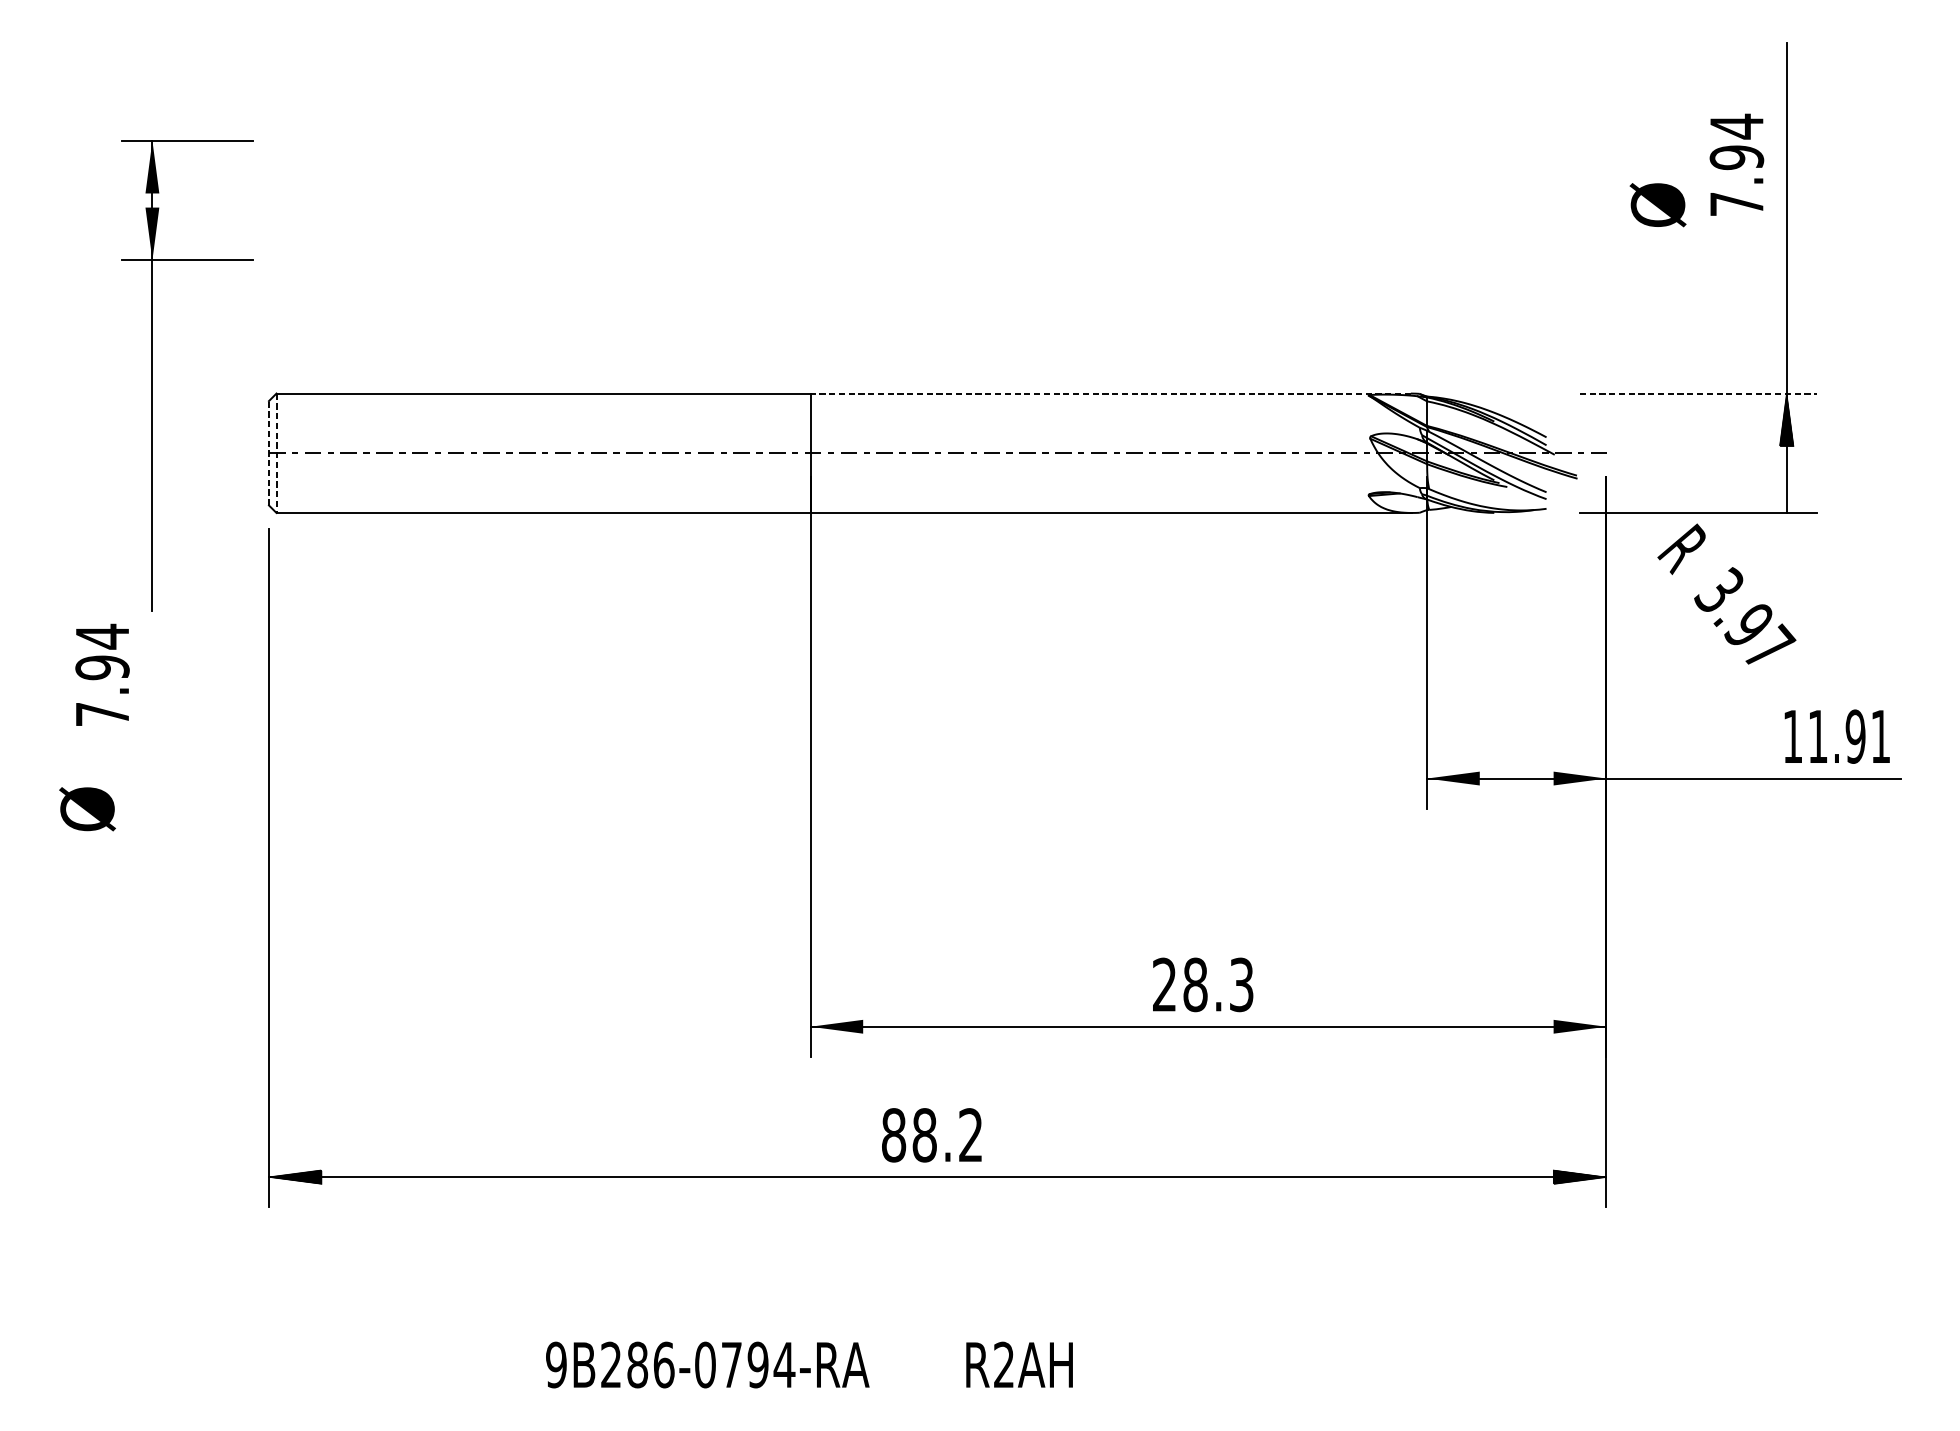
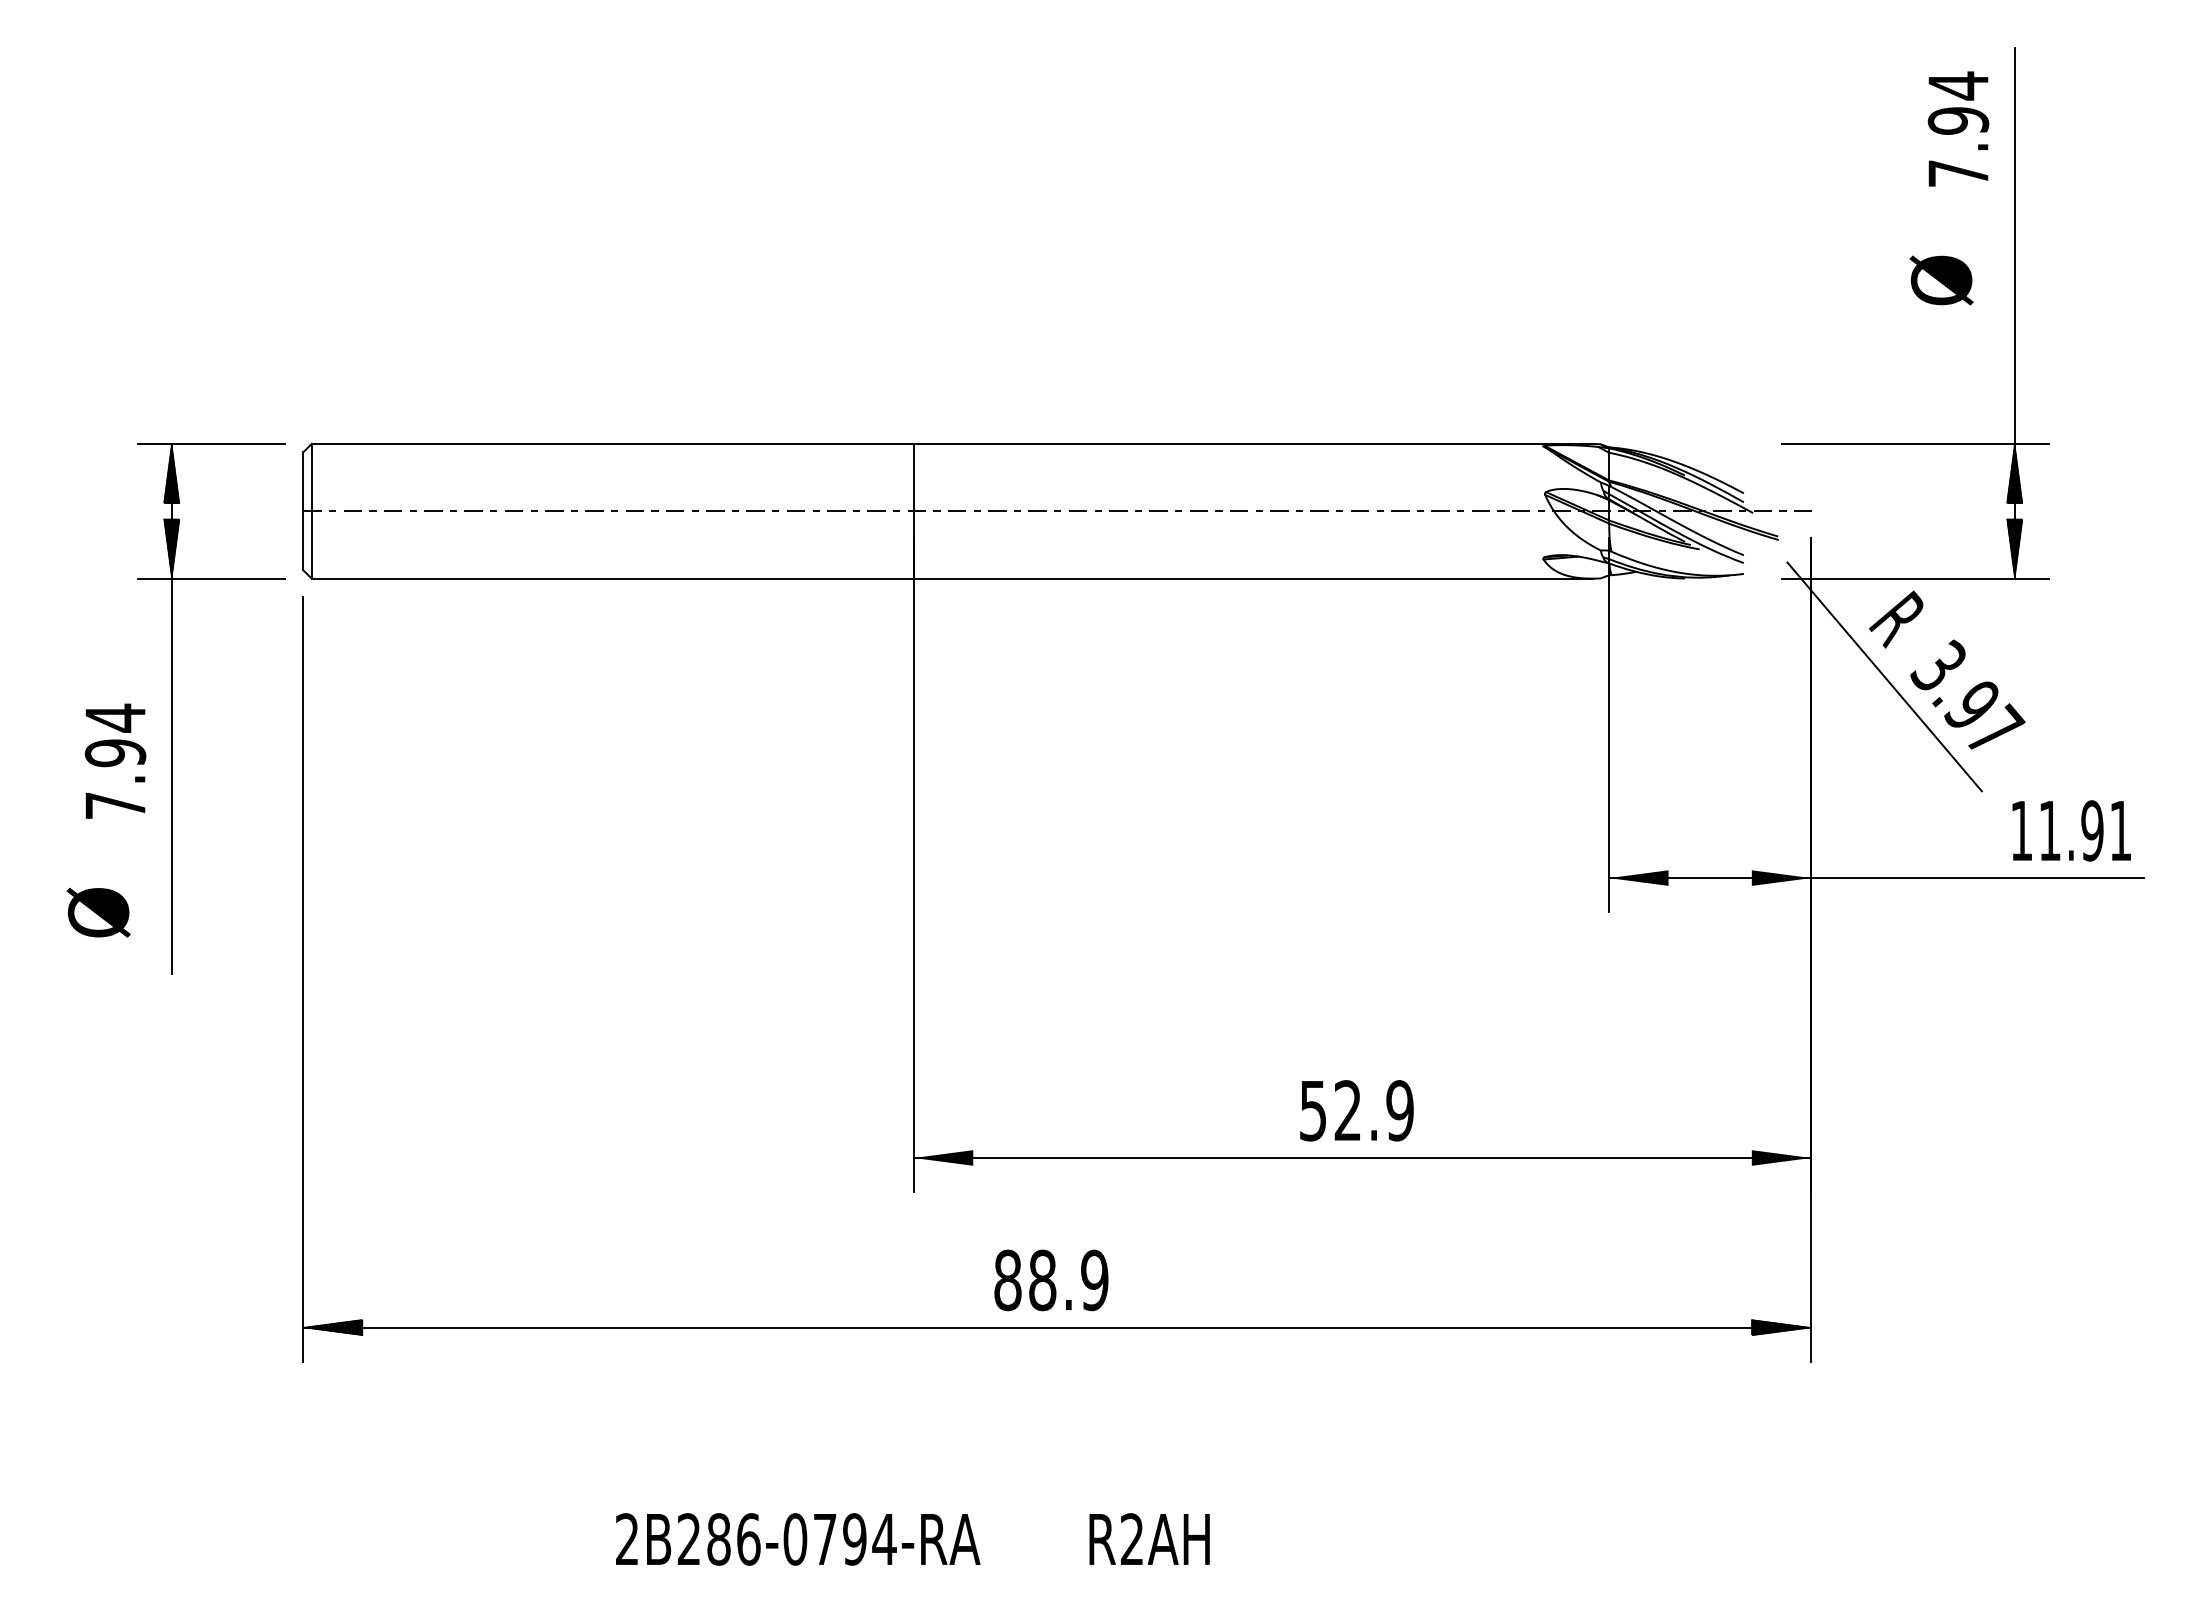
text: (1736, 164) -> (1958, 128), moved
text: (1657, 205) -> (1941, 280), moved
part: (153, 375) -> (172, 708), moved
line: (1110, 393) -> (1252, 443), dashed -> solid
line: (1698, 393) -> (1915, 443), dashed -> solid
line: (269, 453) -> (303, 511), dashed -> solid
line: (276, 453) -> (311, 511), dashed -> solid
hatch: (1786, 486) -> (2014, 548), added
line: (1671, 599) -> (1884, 676), added
text: (1203, 984) -> (1356, 1110), 28.3 -> 52.9
text: (970, 1135) -> (1094, 1280), 88.2 -> 88.9
text: (555, 1365) -> (626, 1539), 9B286-0794-RA -> 2B286-0794-RA

